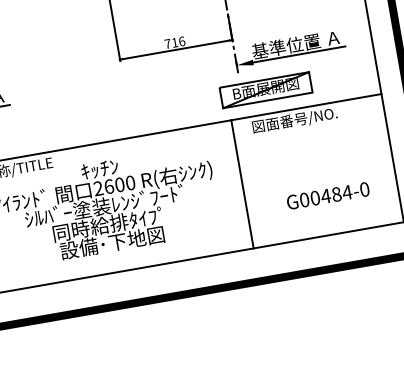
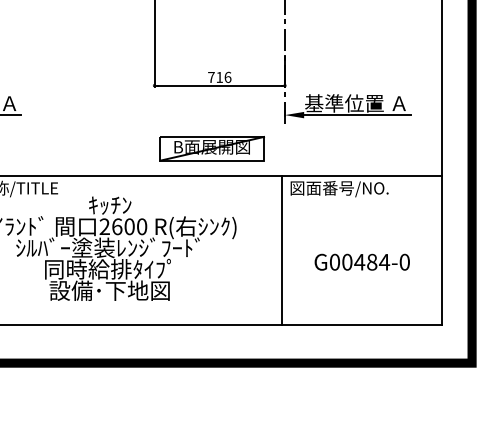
part: (265, 89) -> (211, 148), moved
line: (241, 183) -> (281, 249), moved
text: (327, 195) -> (361, 261), moved

